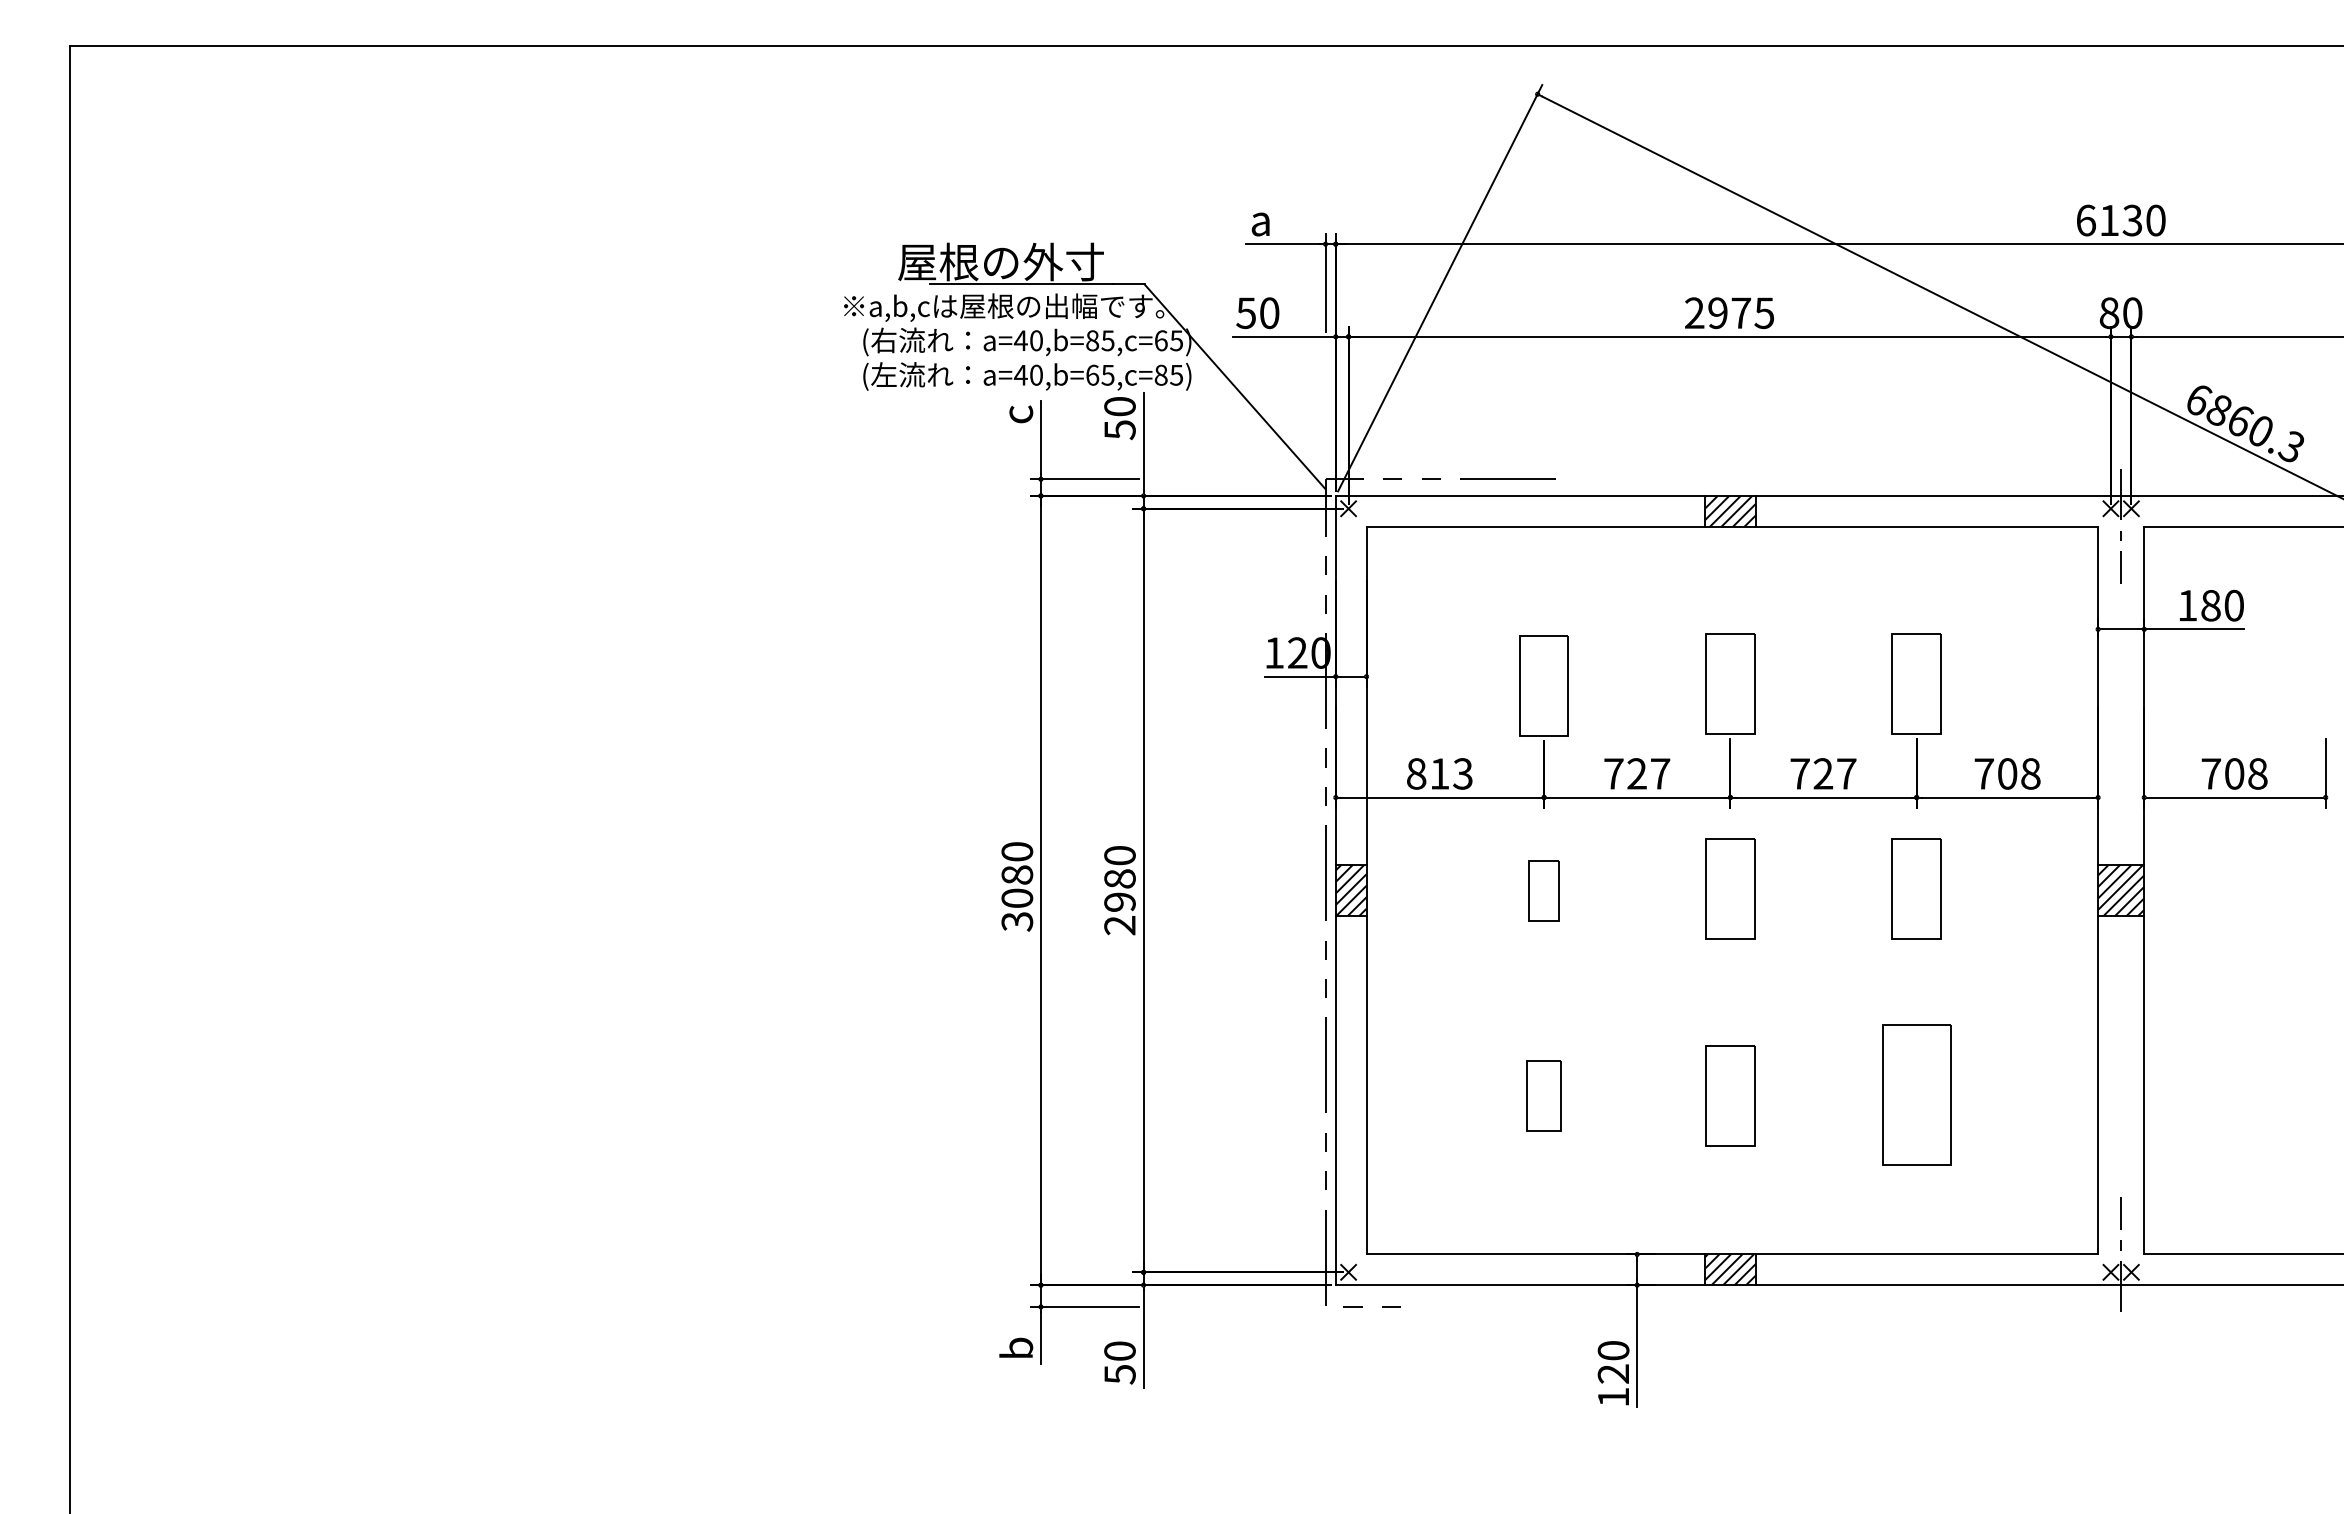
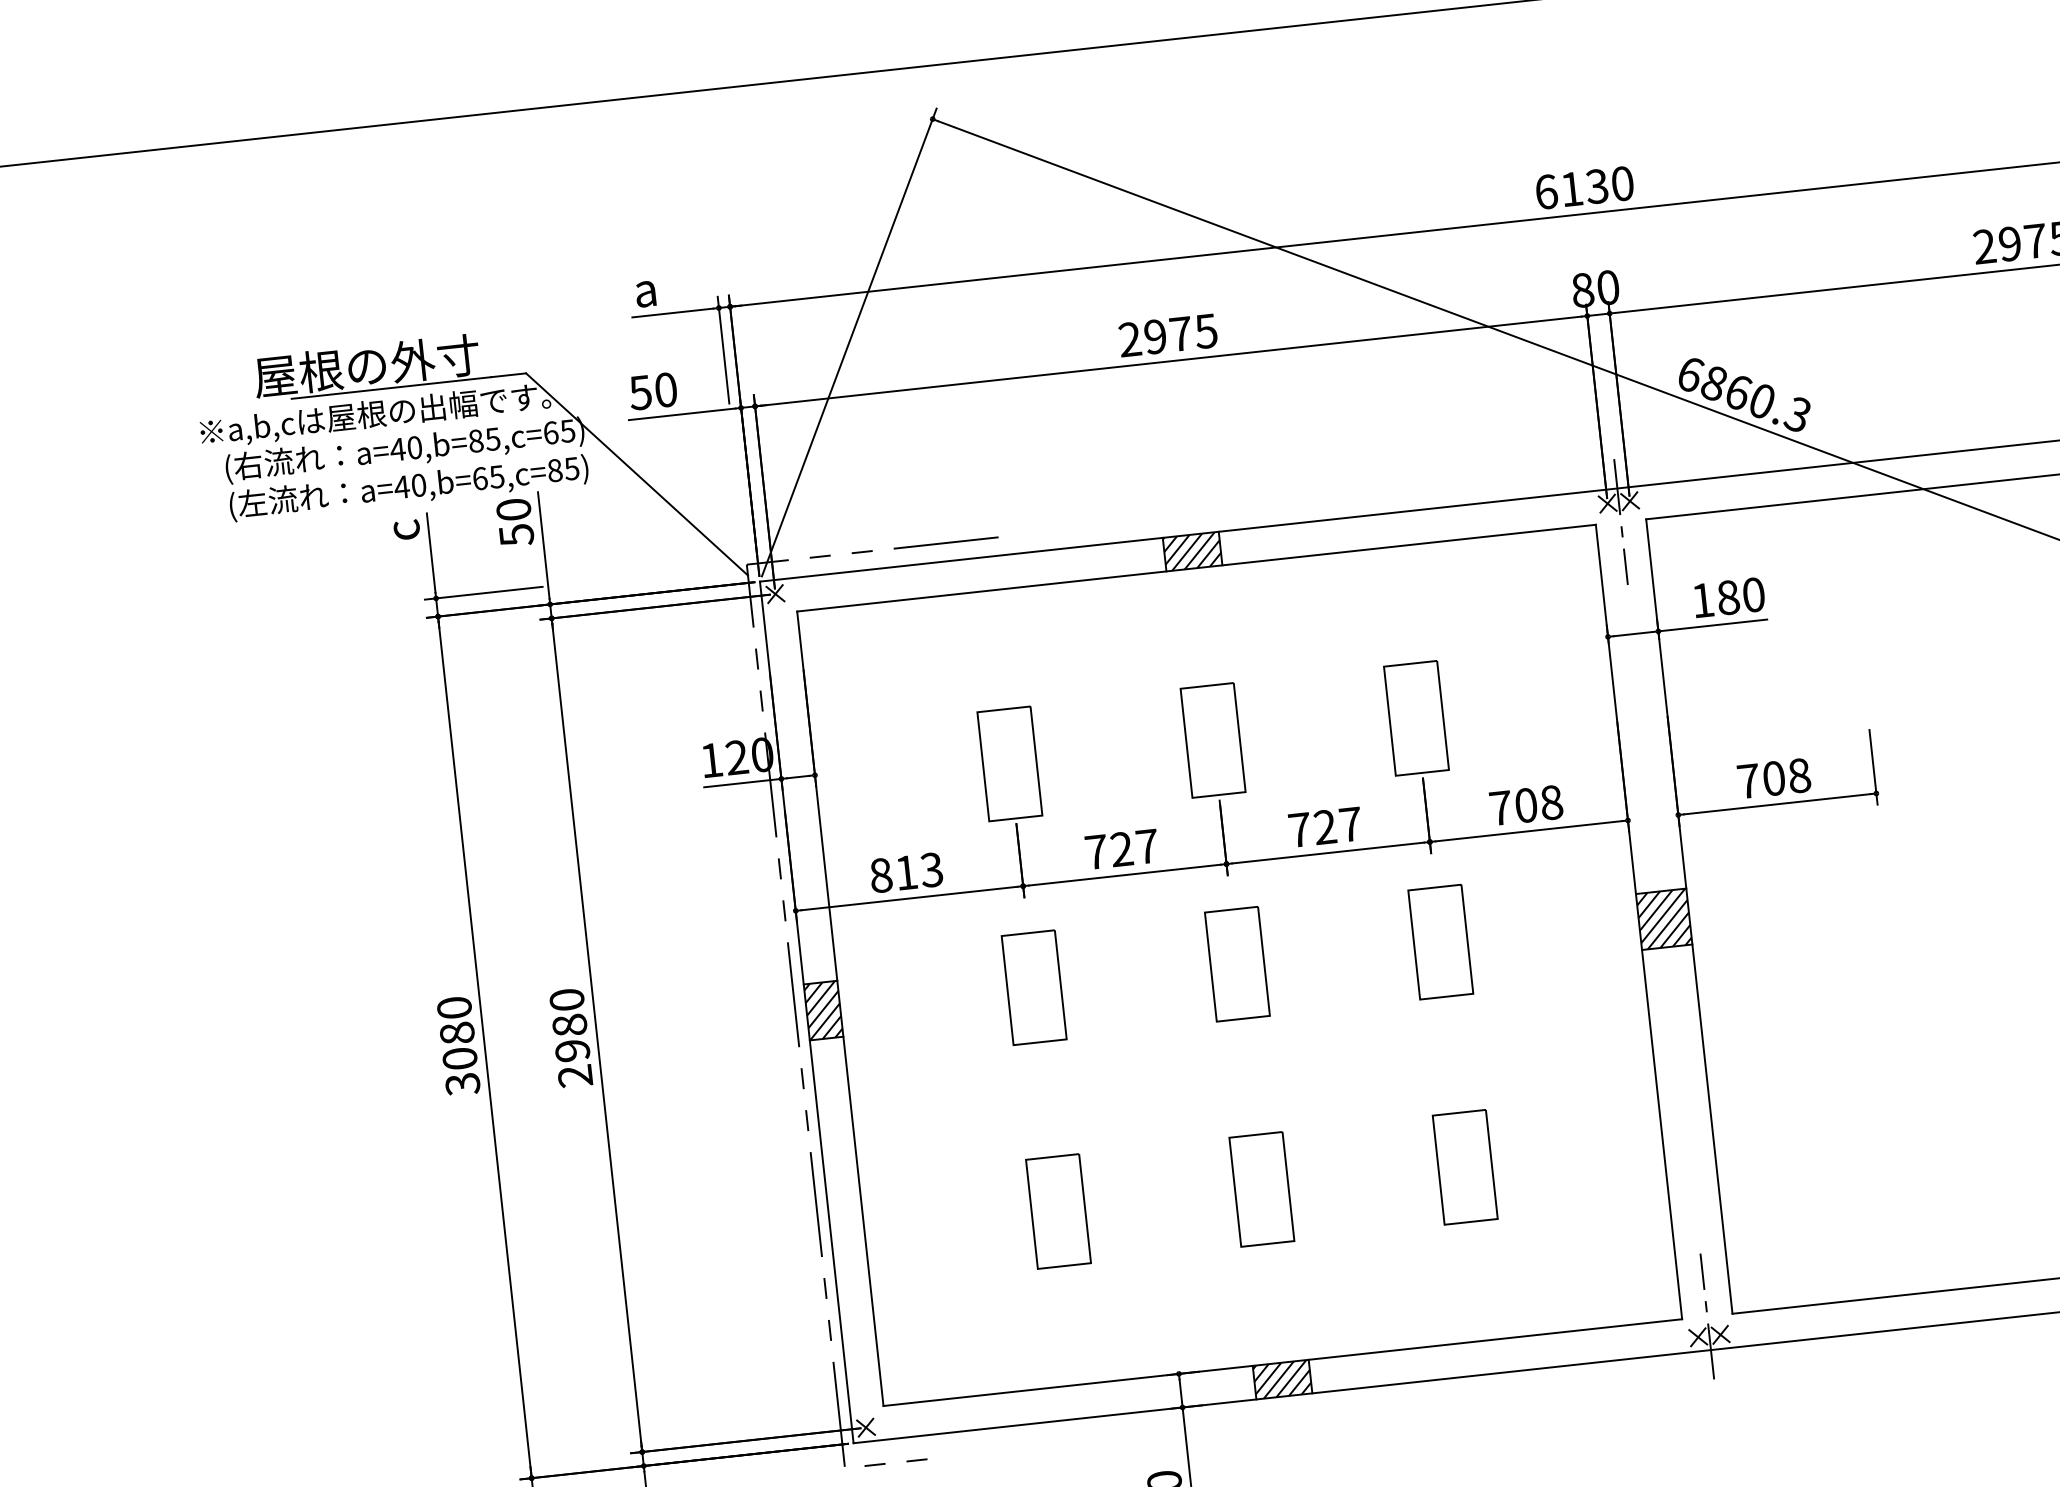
part: (1543, 890) -> (1033, 987), size x1.67
part: (1543, 1095) -> (1057, 1211), size x1.43
part: (1916, 1095) -> (1465, 1167), size x0.71

